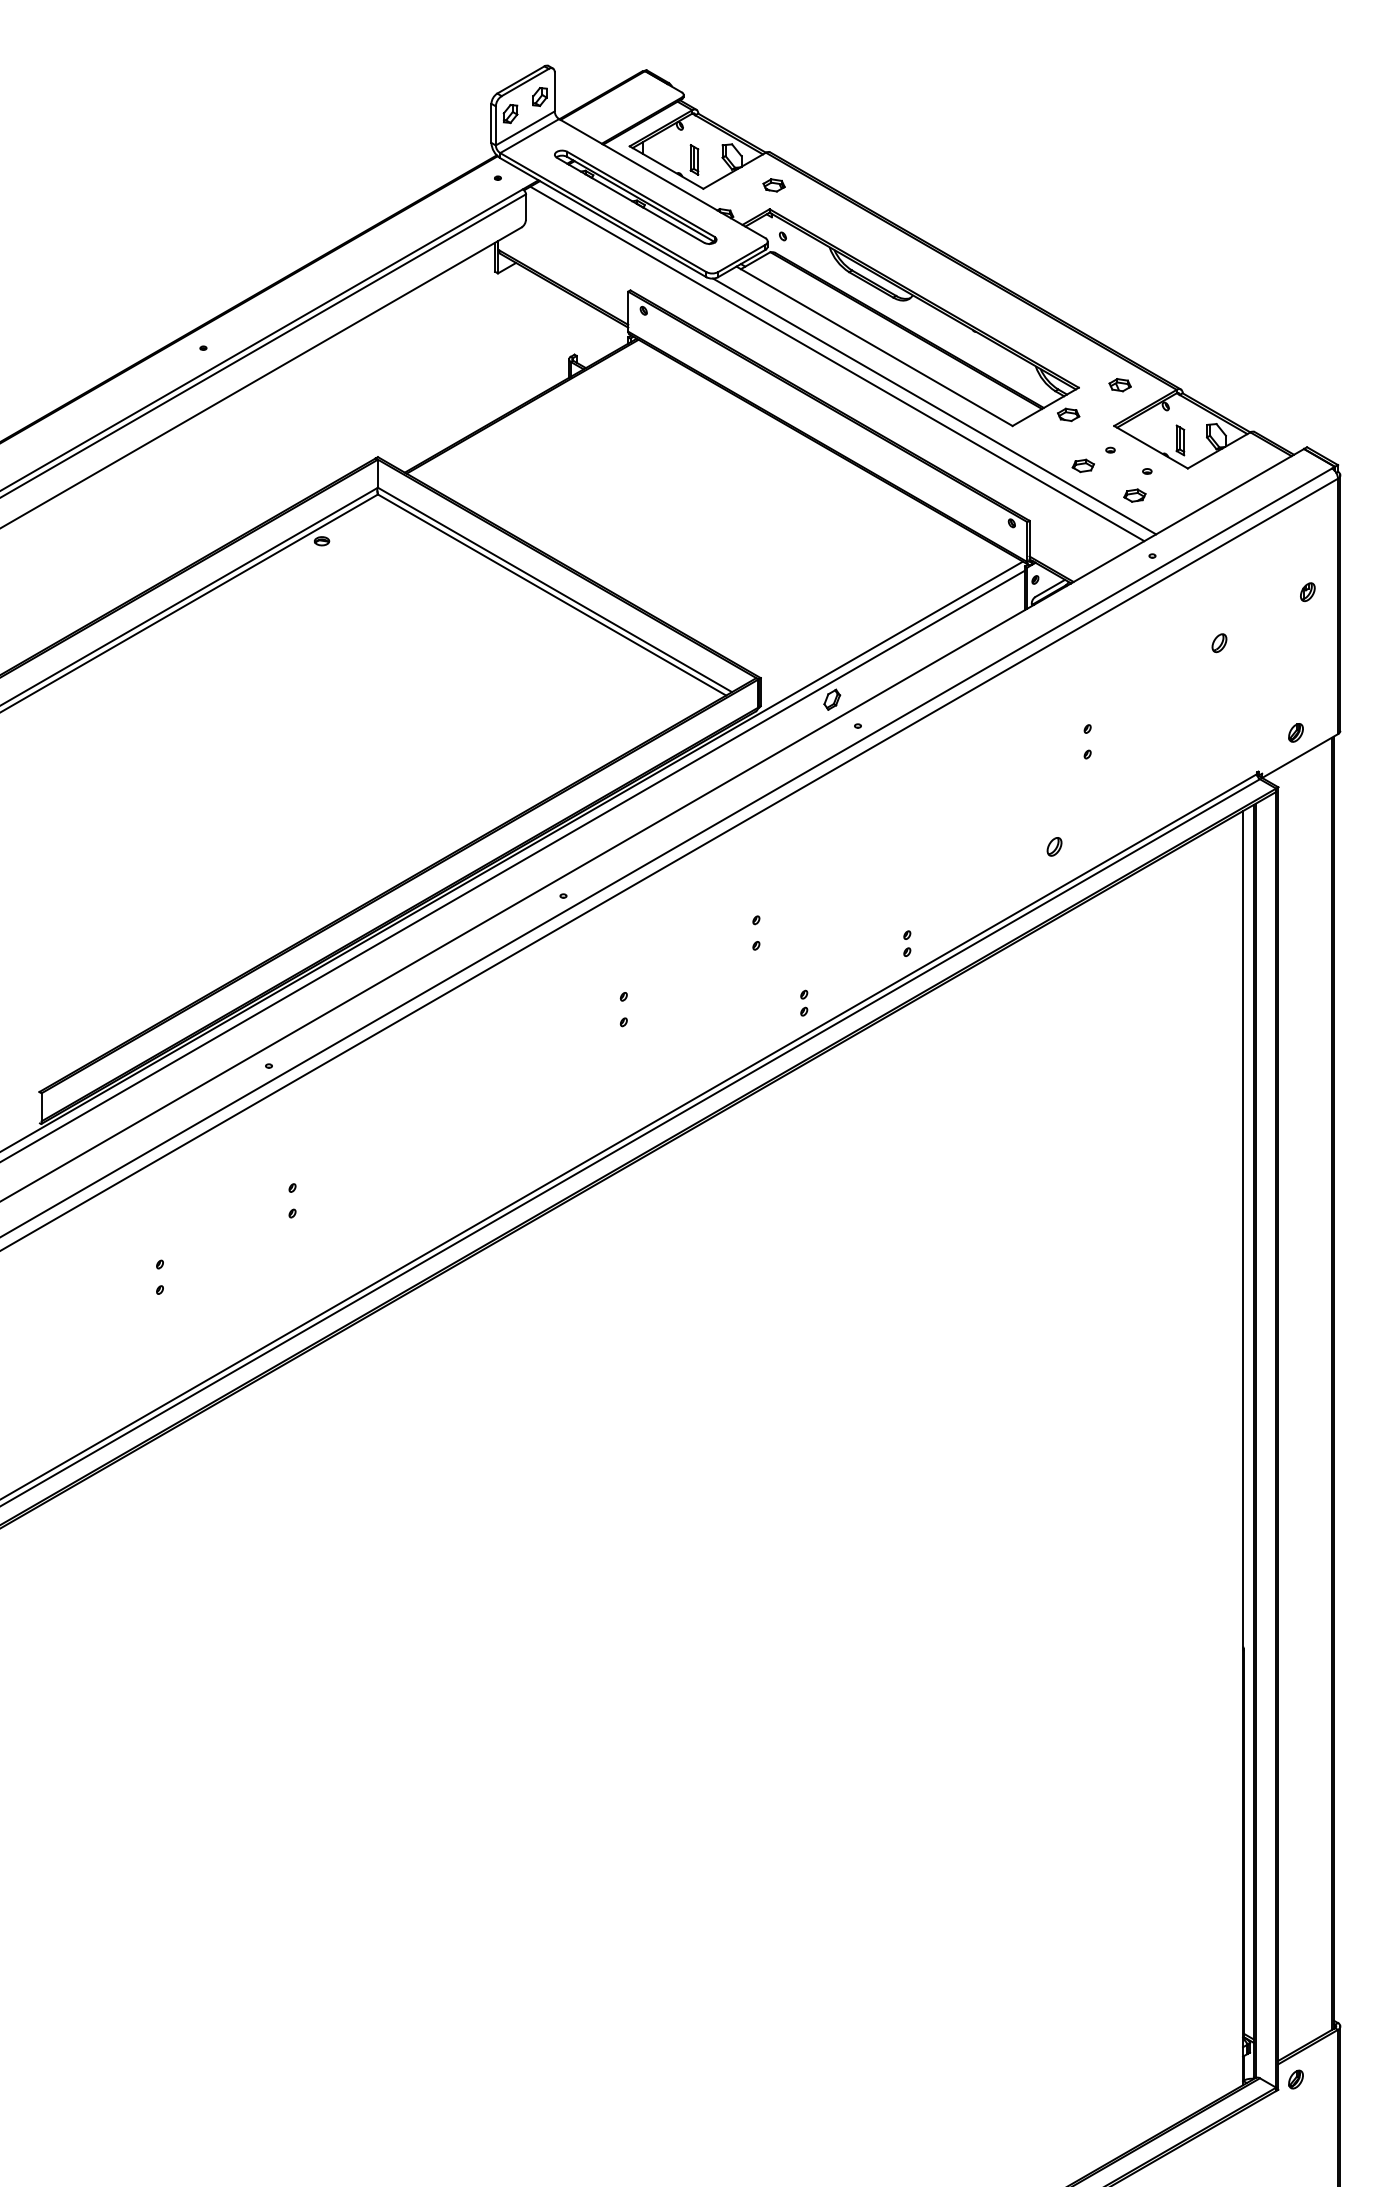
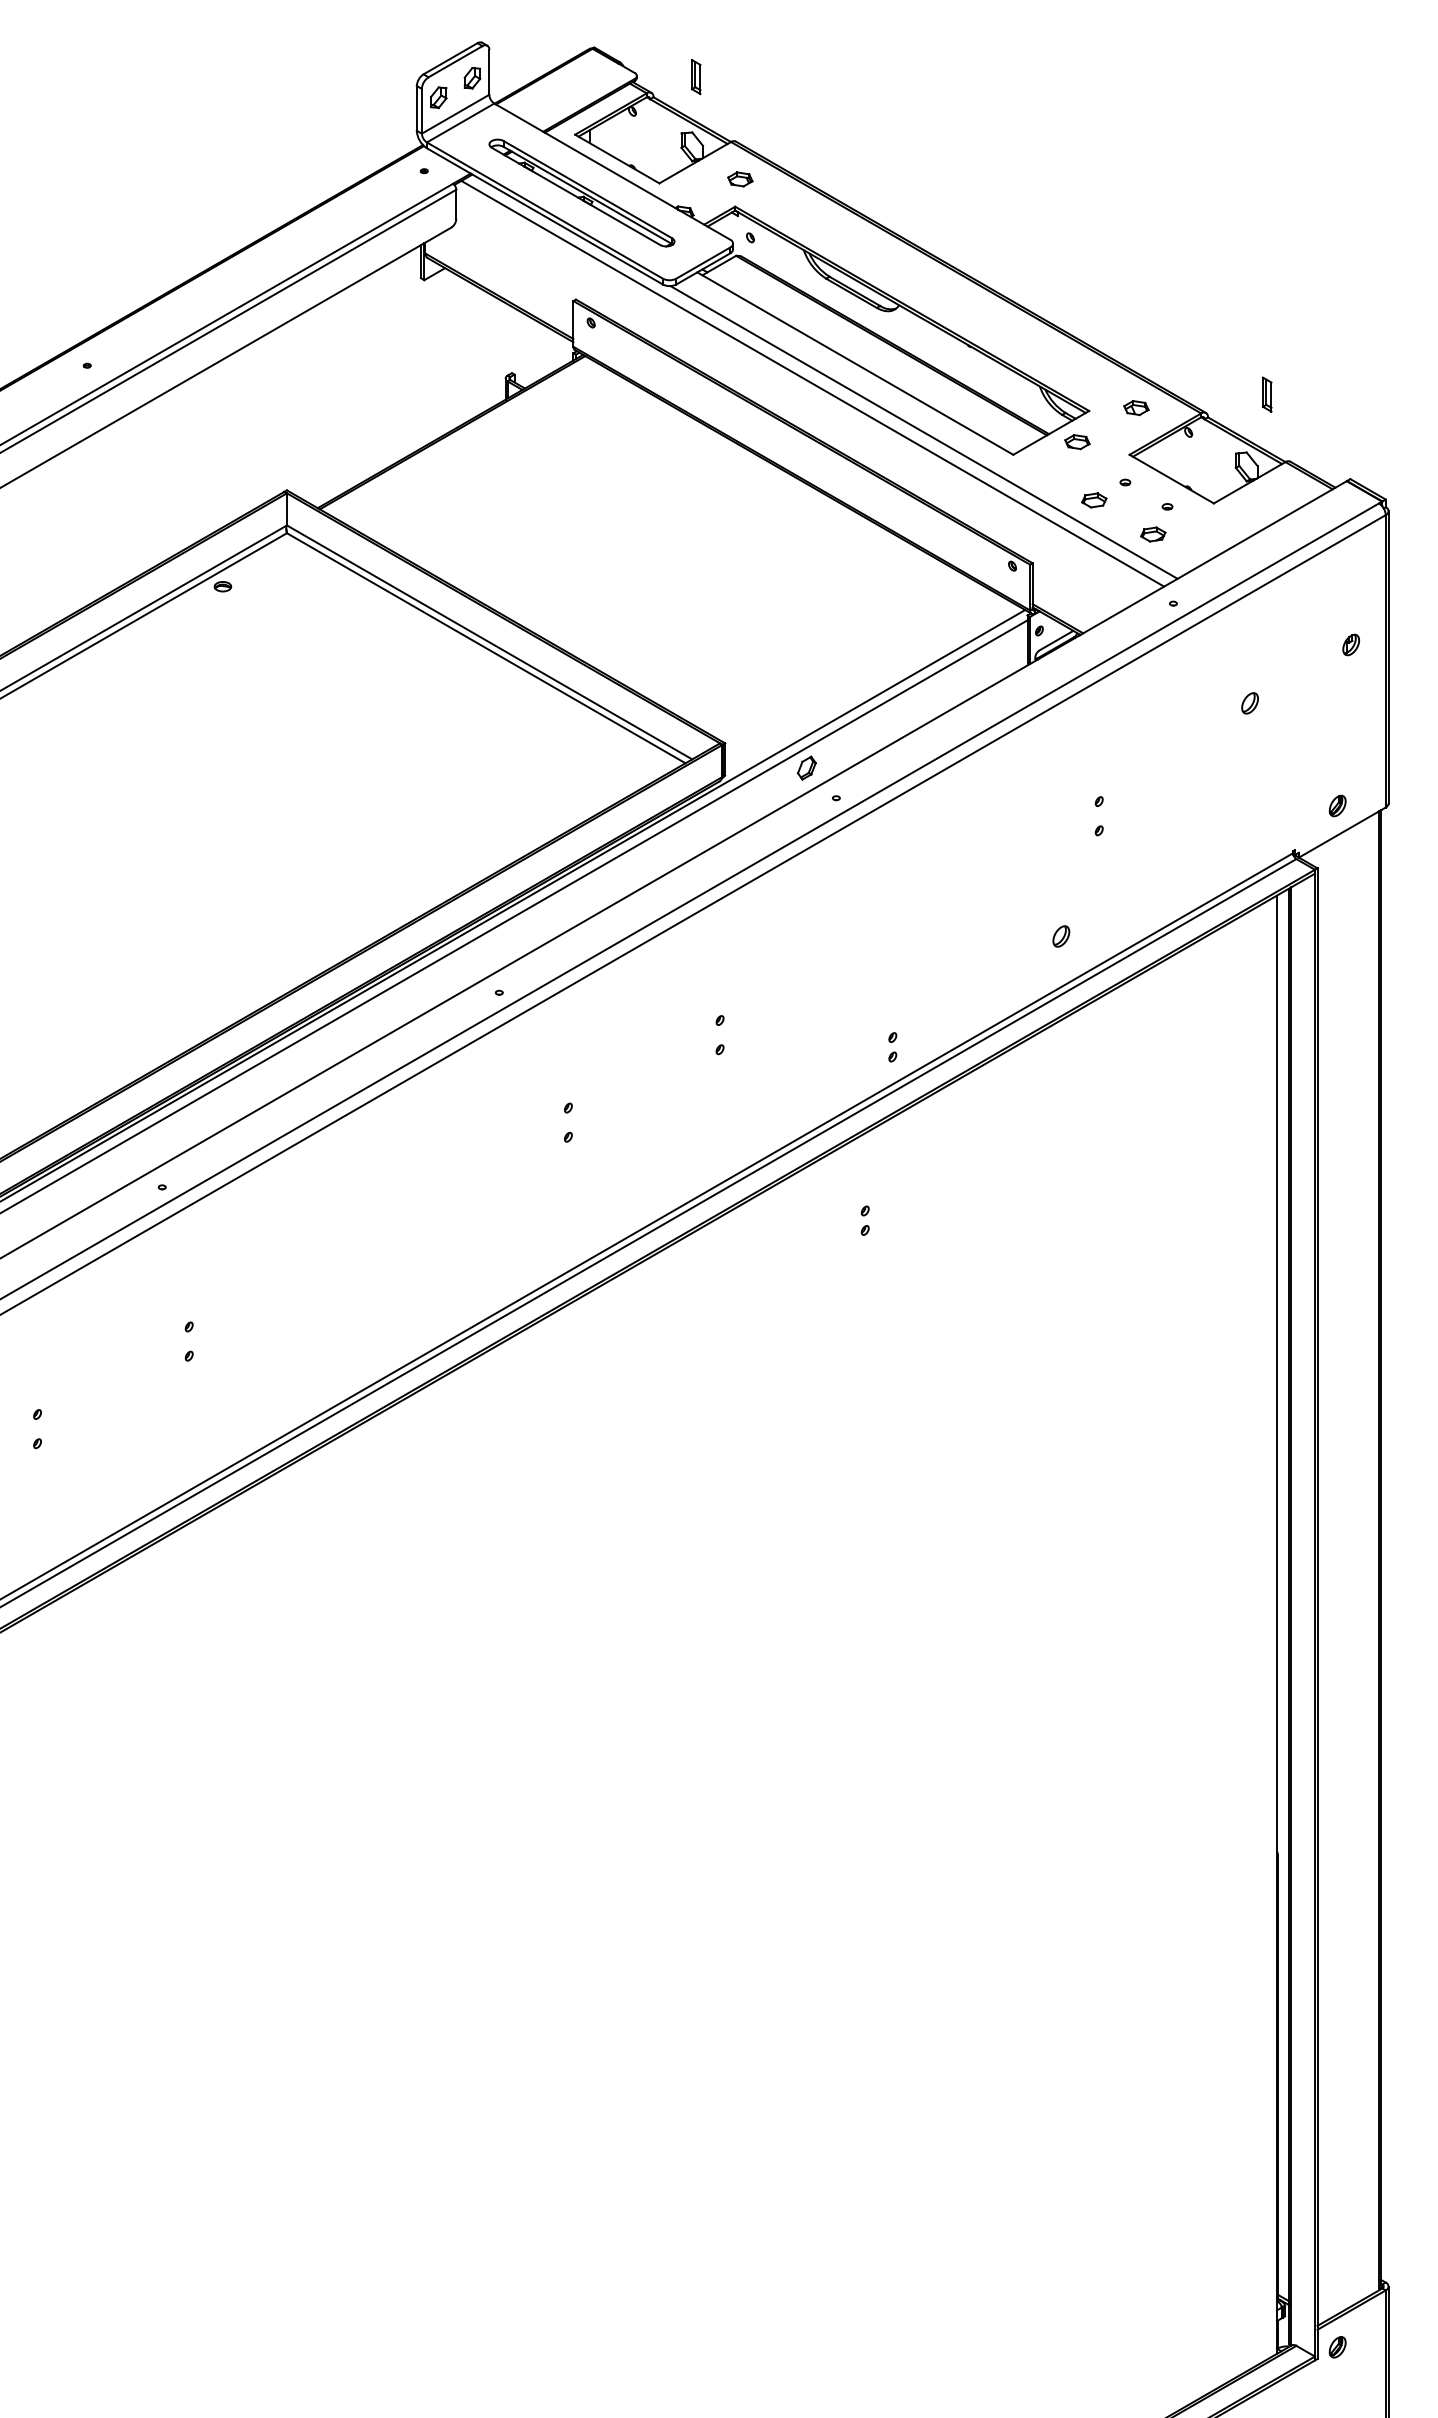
part: (694, 159) -> (696, 76), moved
part: (1180, 440) -> (1267, 394), moved
part: (804, 1002) -> (865, 1219), moved

